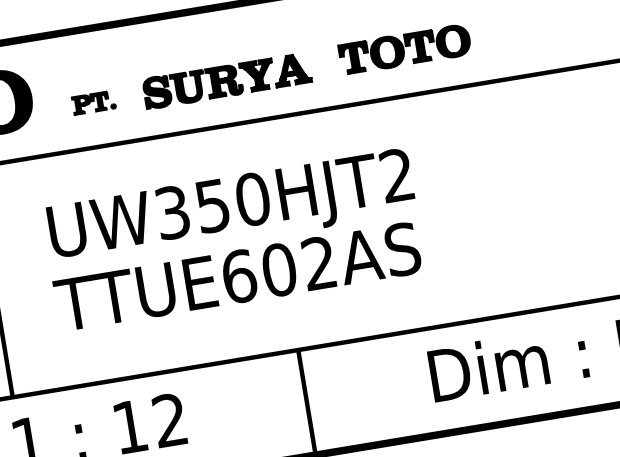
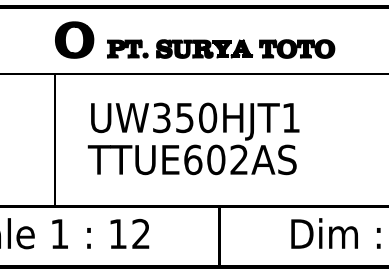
part: (405, 48) -> (297, 48), moved
part: (93, 102) -> (127, 48), size x1.67
text: (396, 174) -> (290, 117), UW350HJT2 -> UW350HJT1

